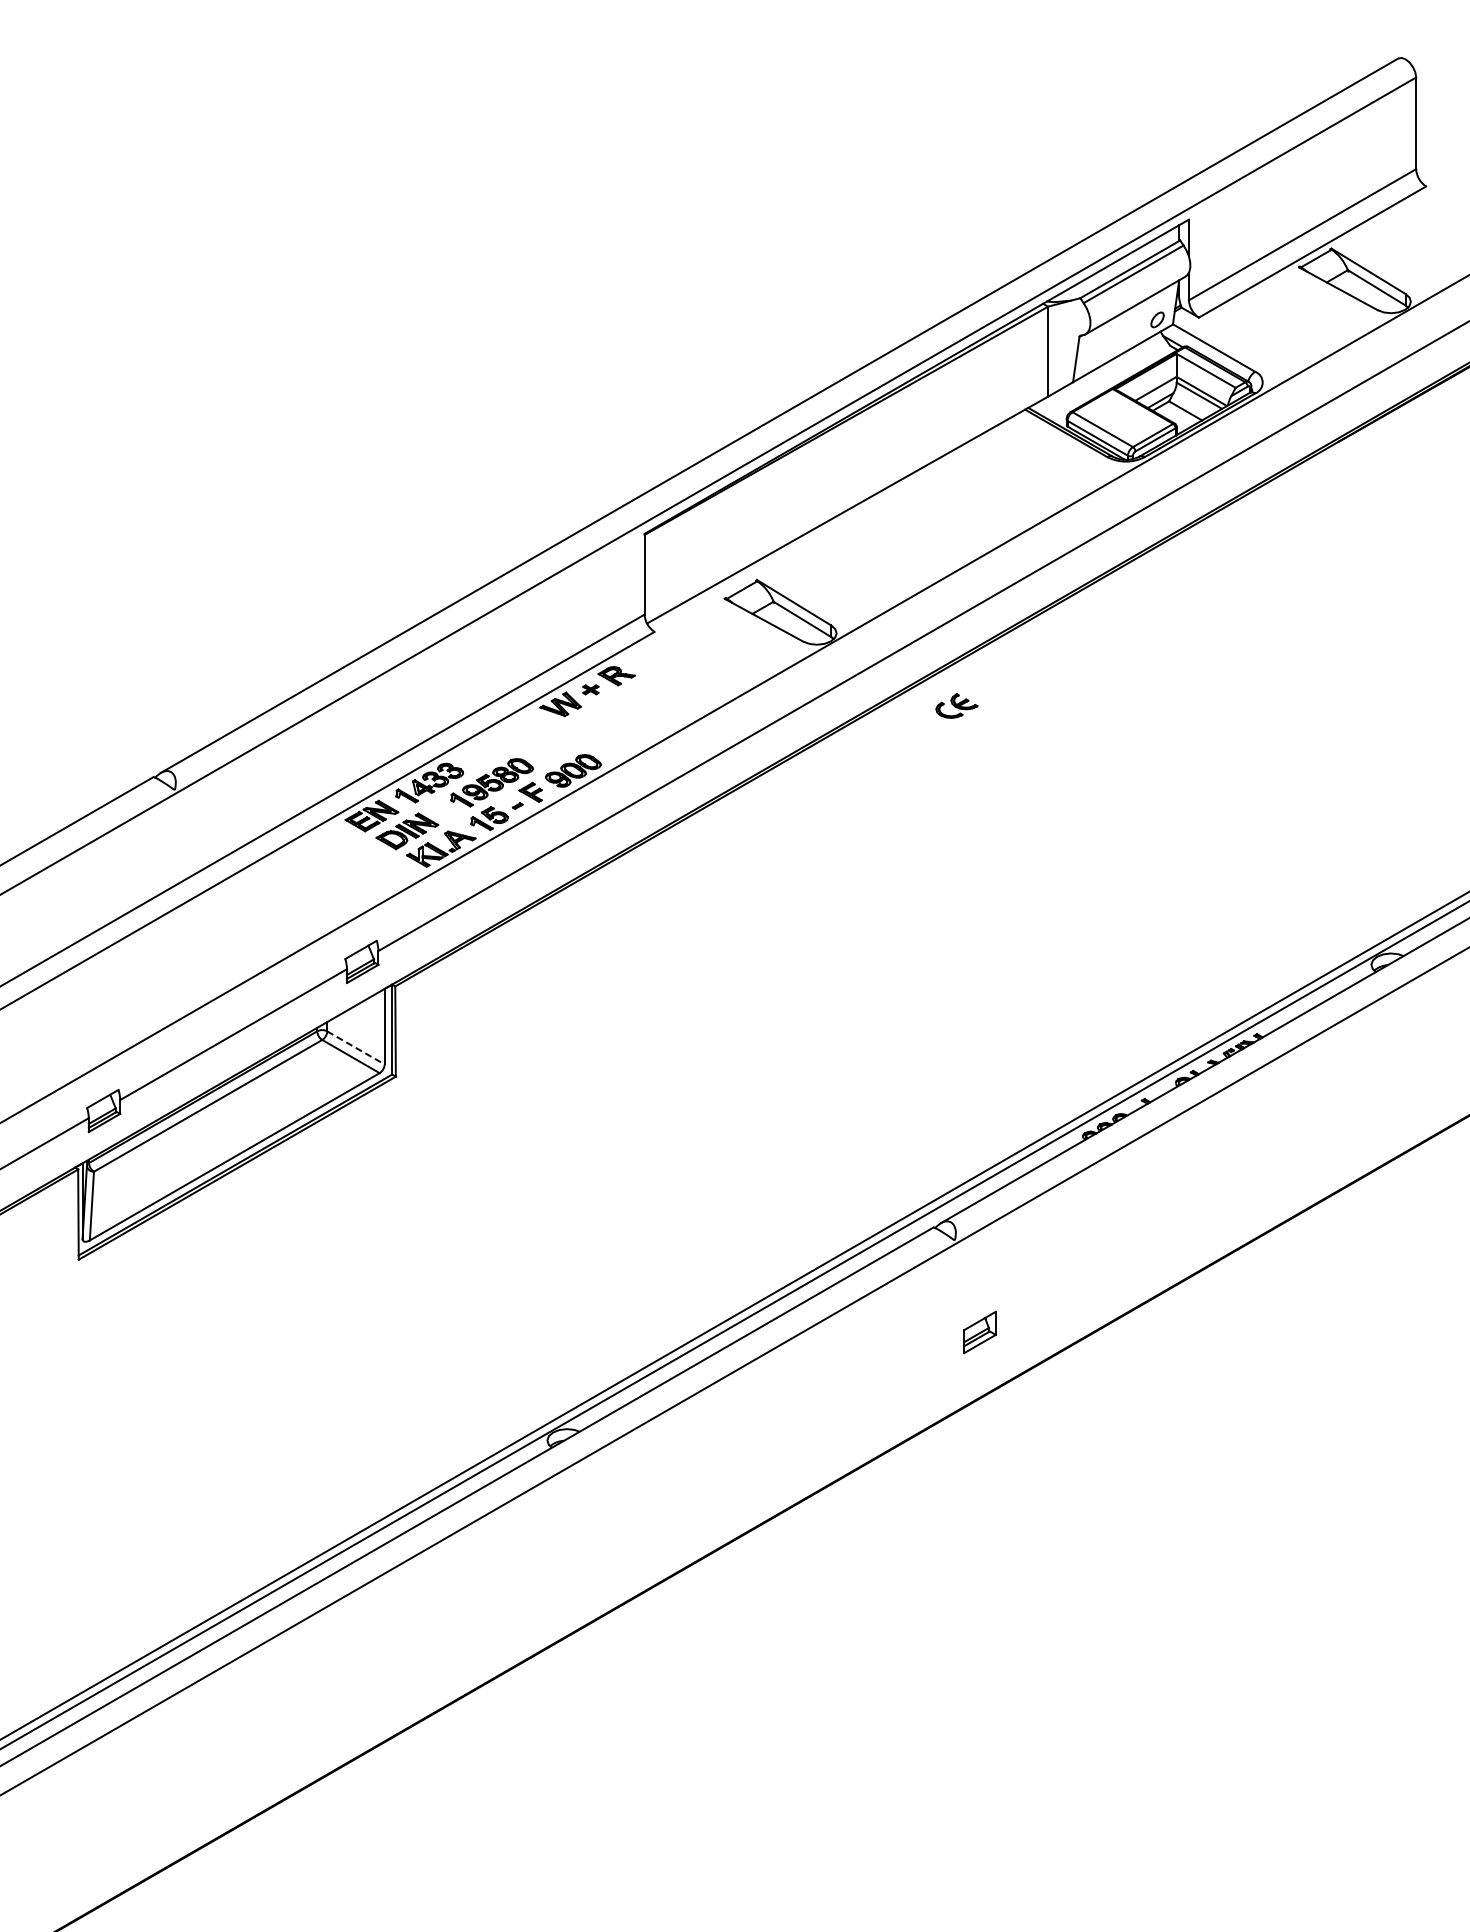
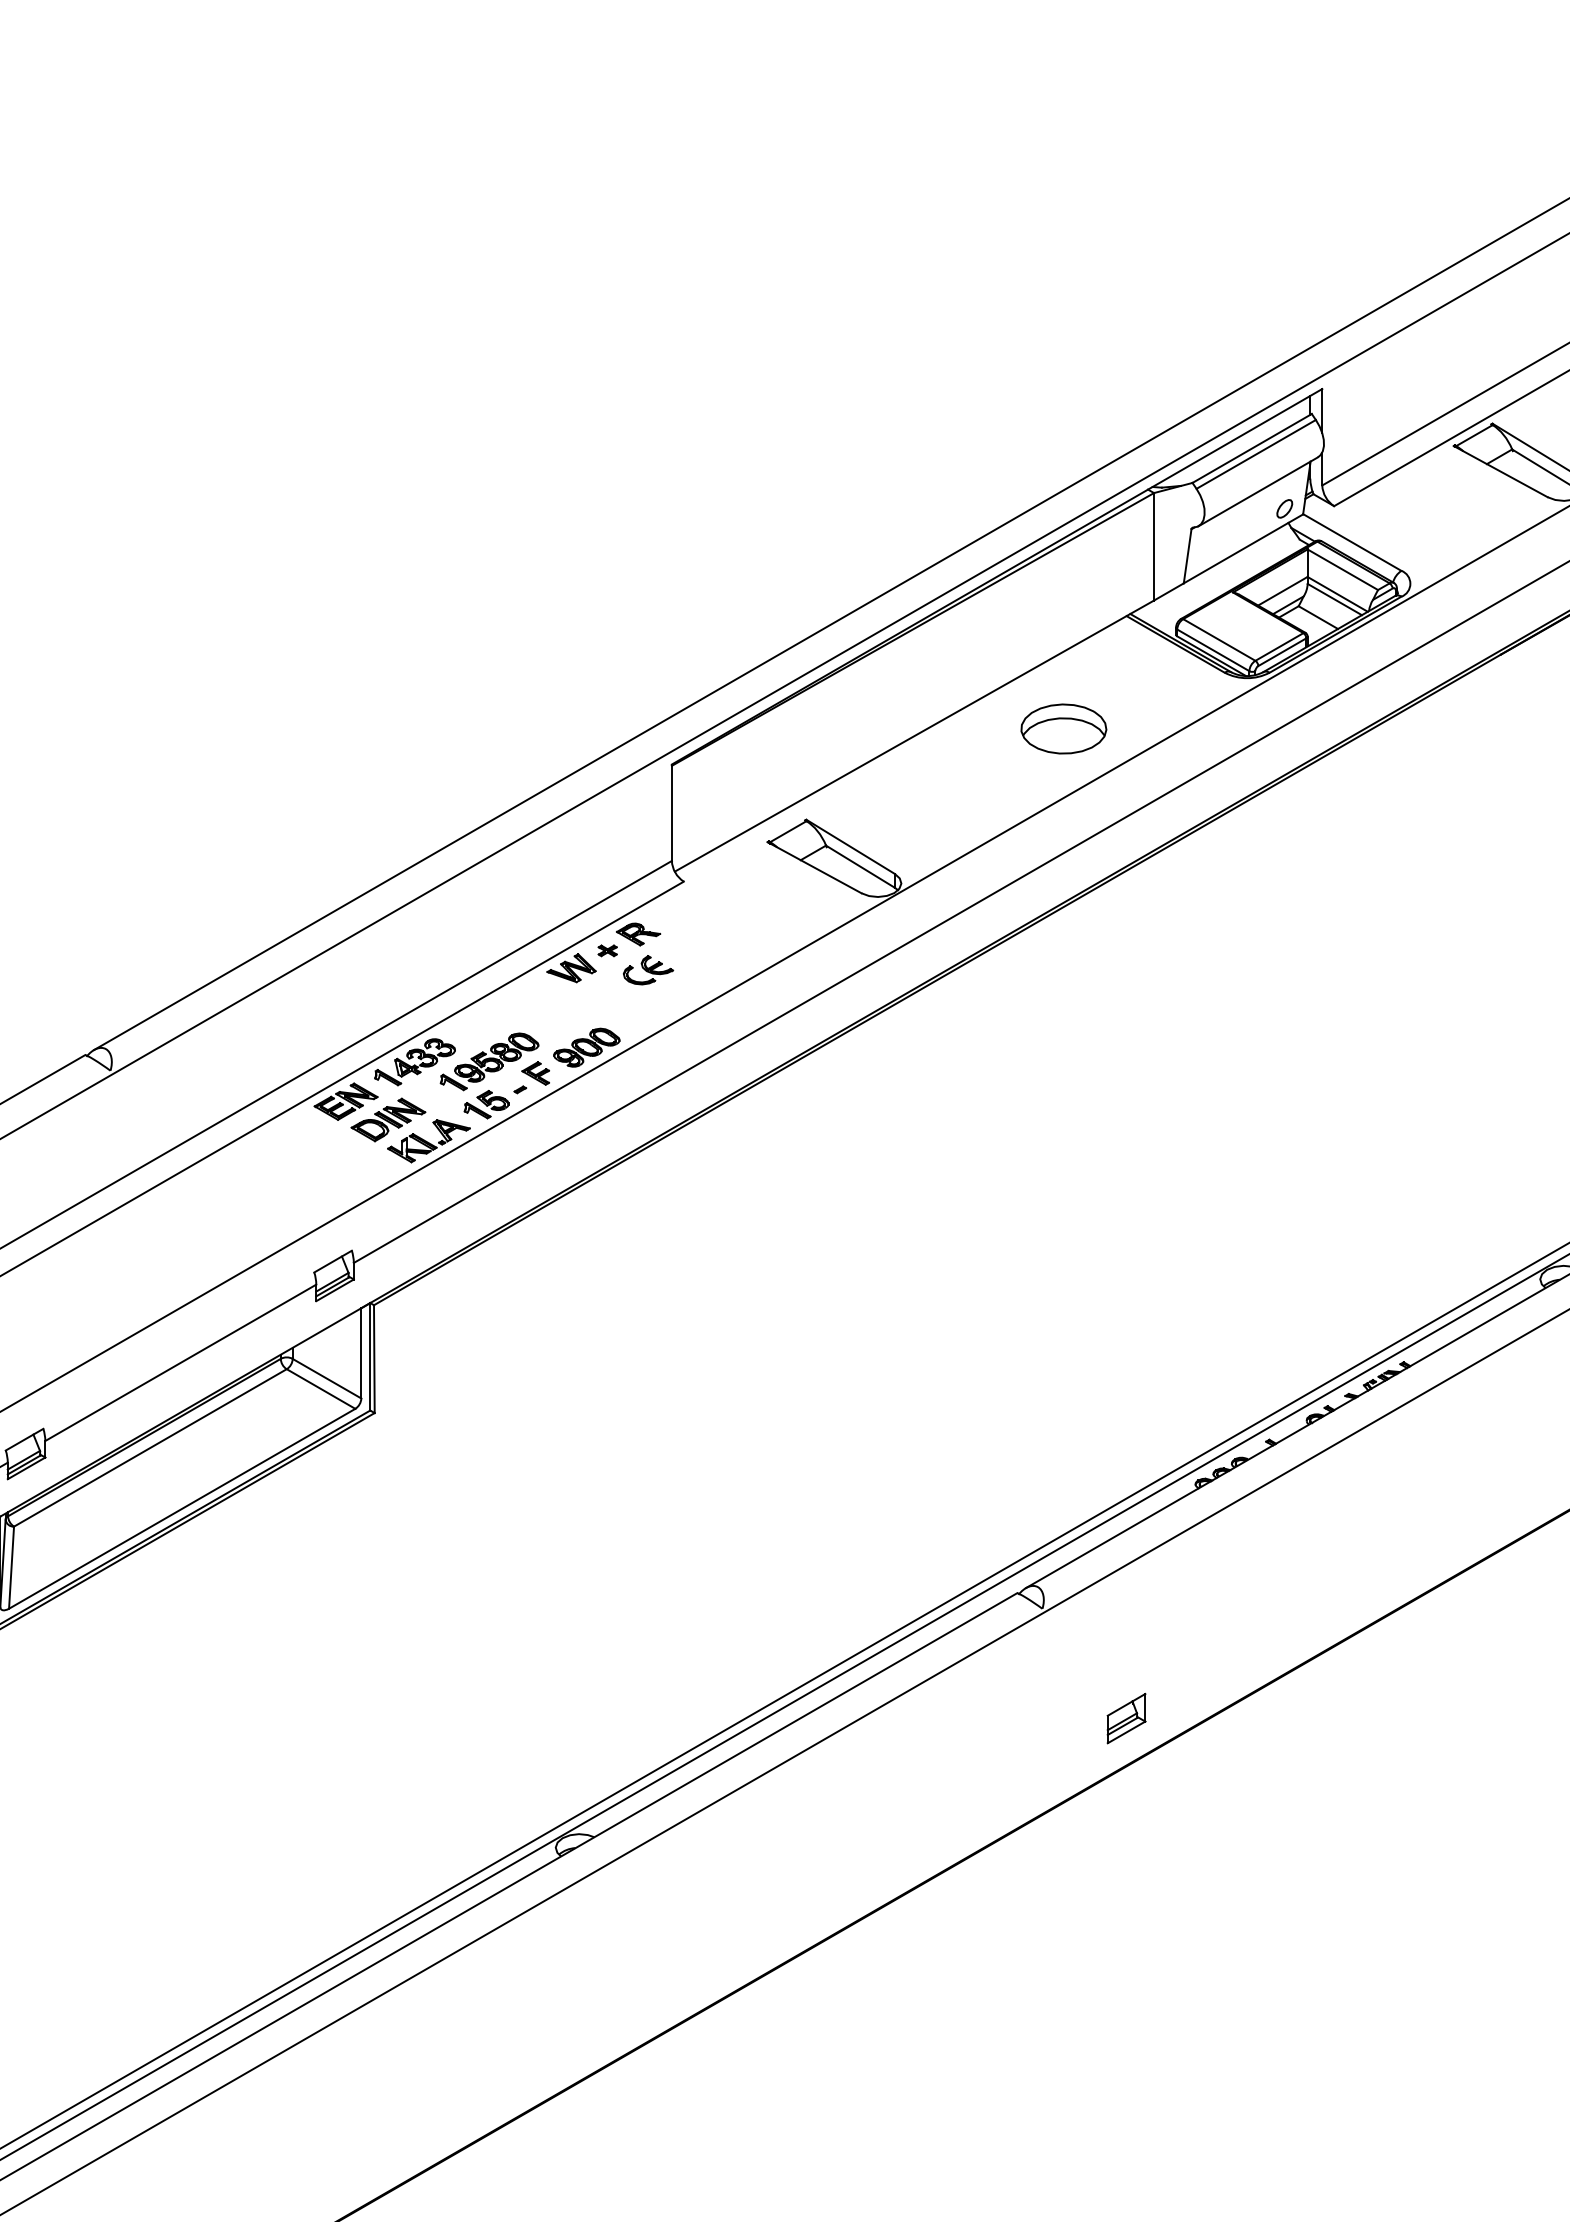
part: (972, 503) -> (1063, 728), added
part: (956, 705) -> (647, 969), moved
line: (356, 1048) -> (327, 1379), dashed -> solid
part: (979, 1332) -> (1125, 1718), moved

